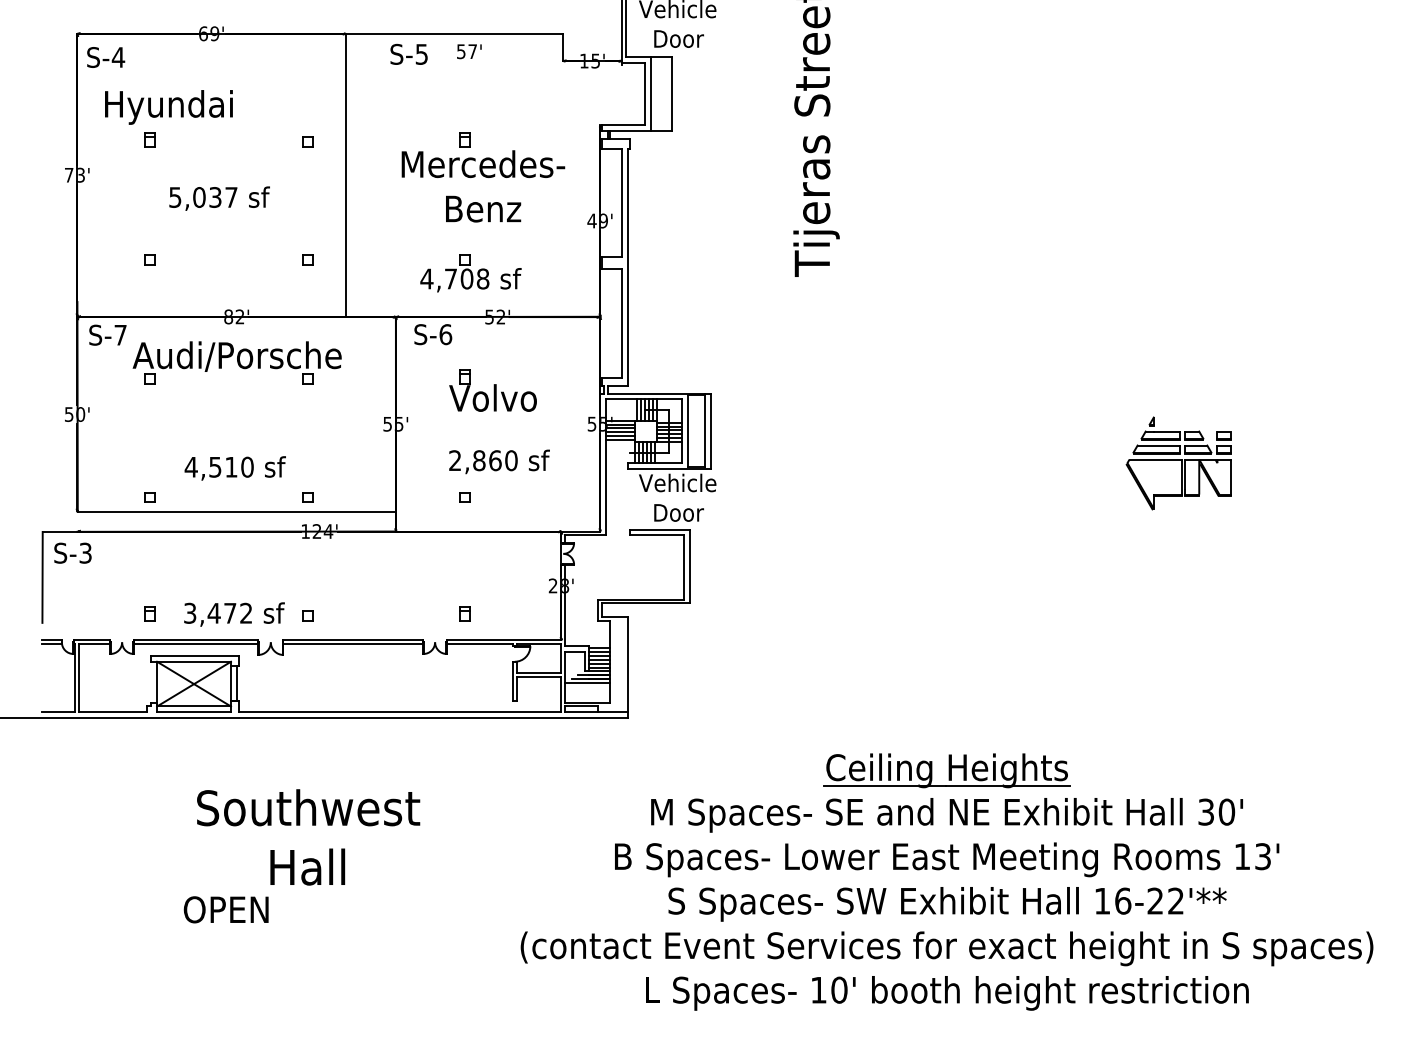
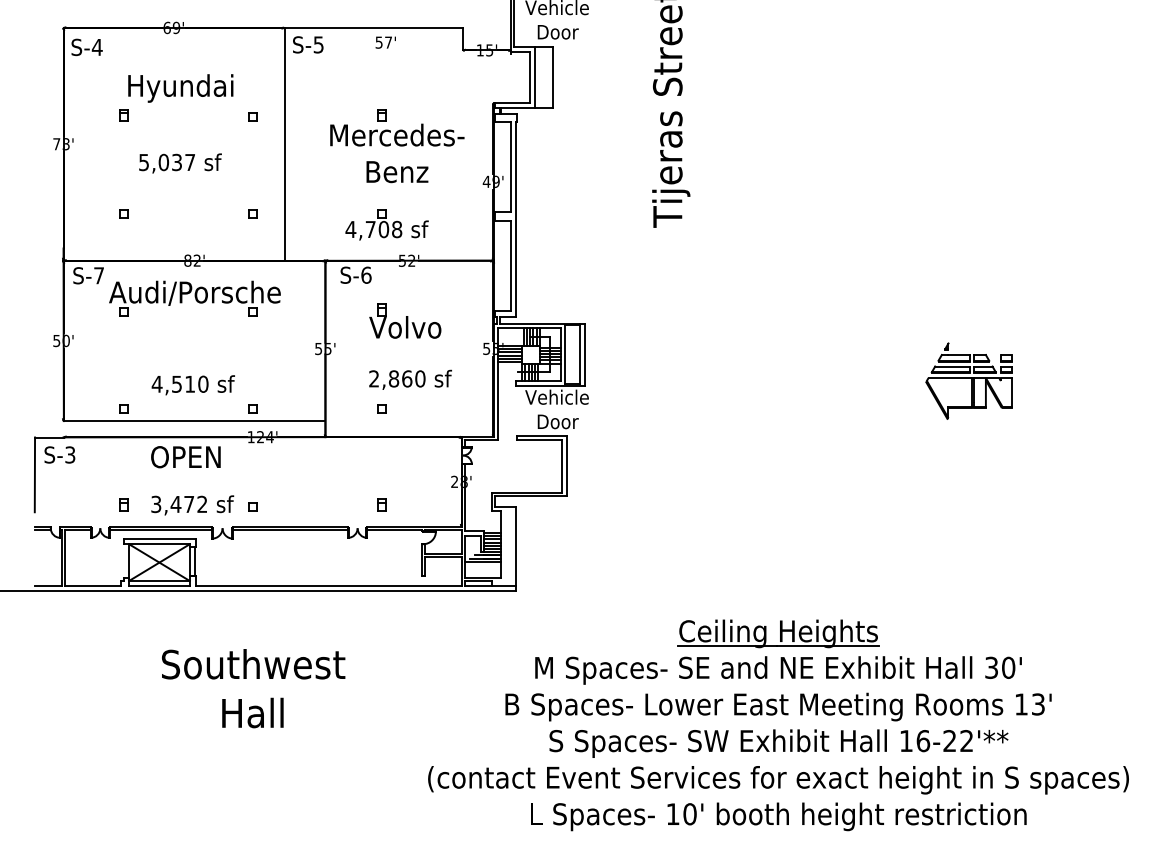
text: (409, 53) -> (308, 44), moved
text: (168, 107) -> (180, 88), moved
text: (225, 910) -> (185, 457), moved

